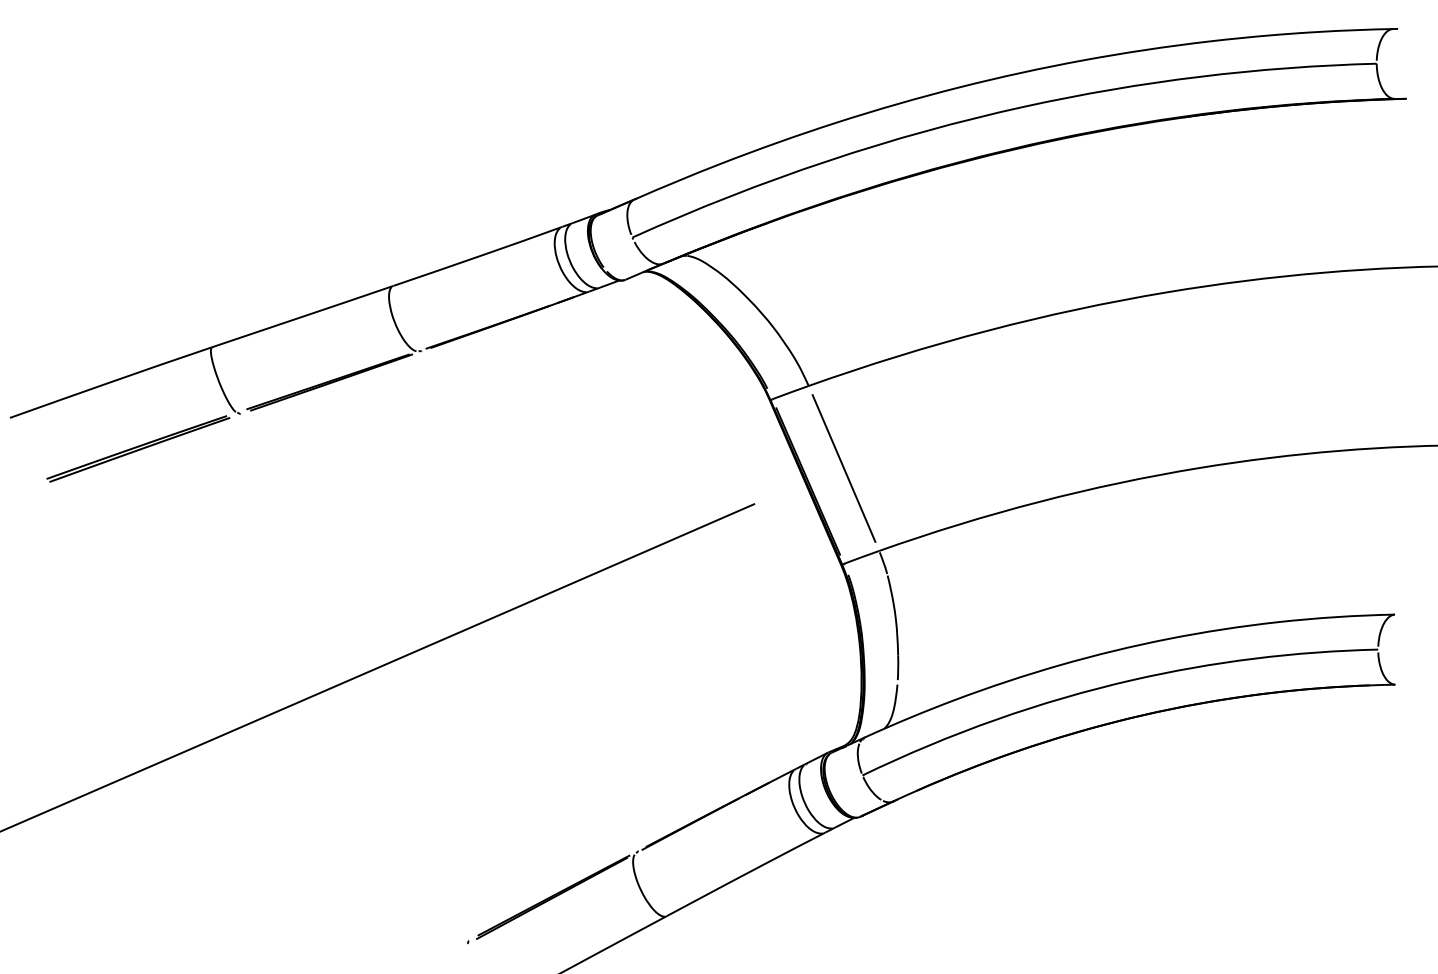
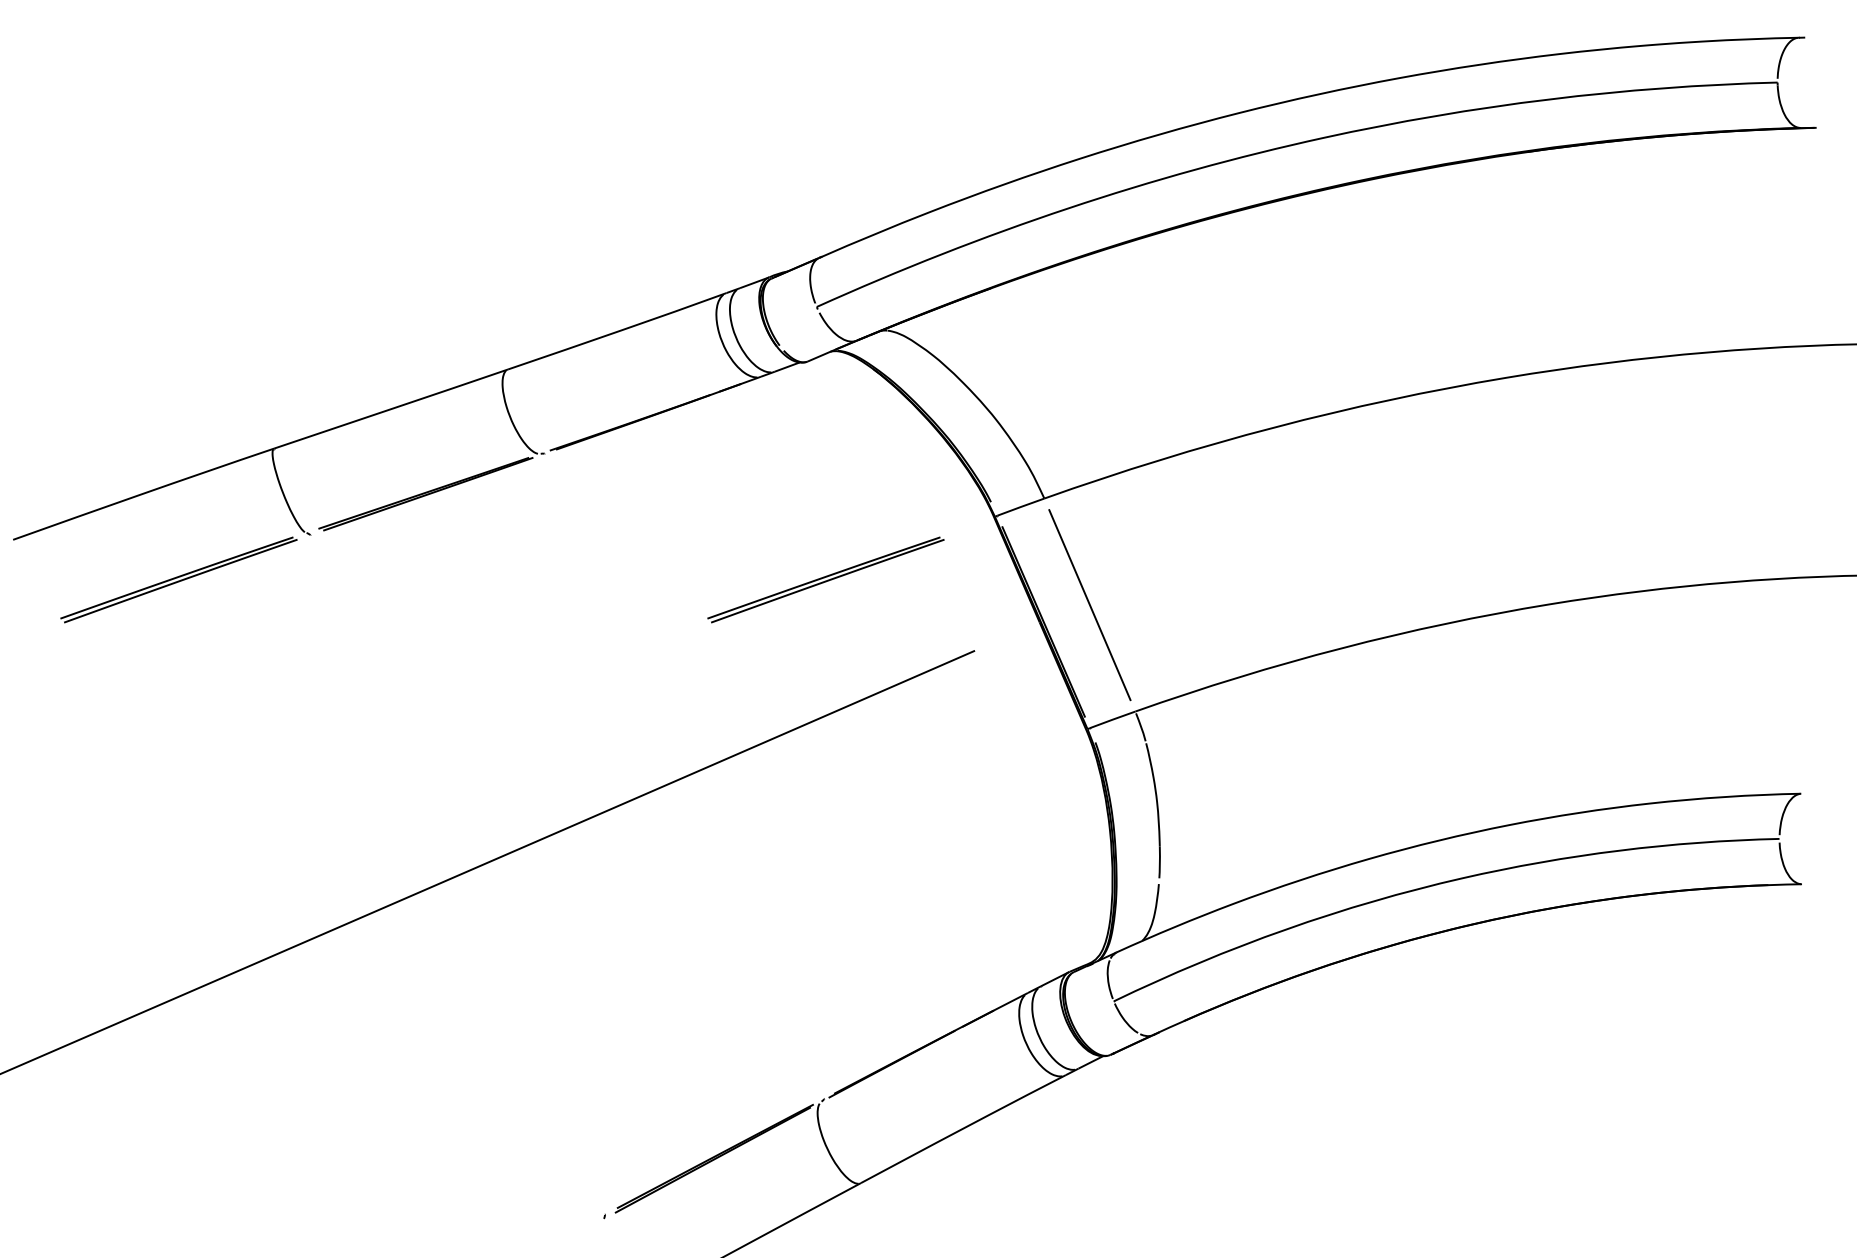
part: (639, 448) -> (825, 579), added

